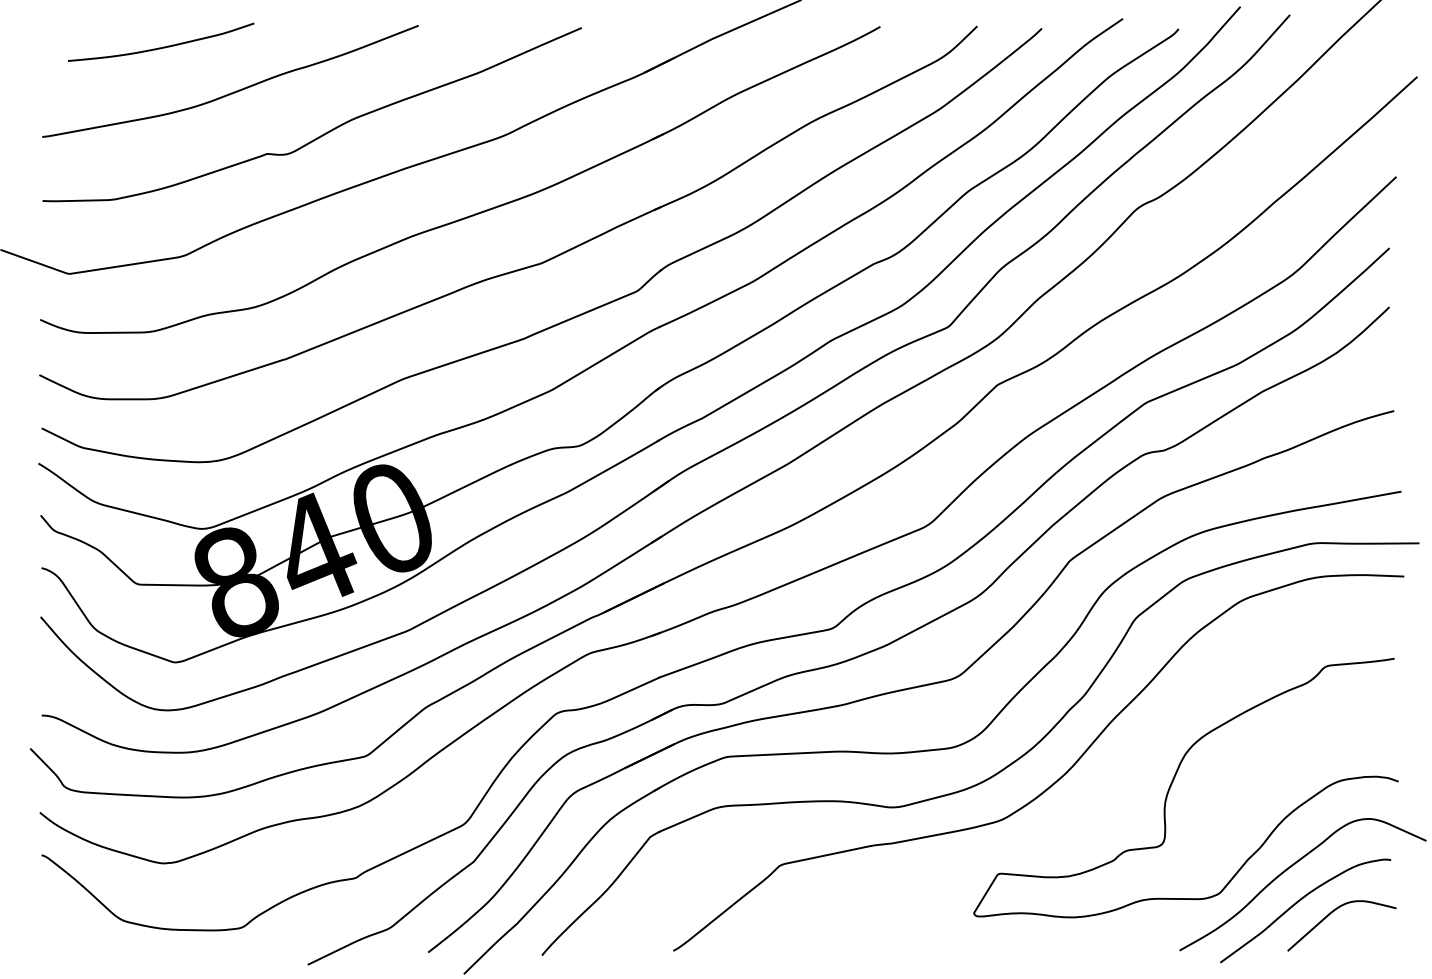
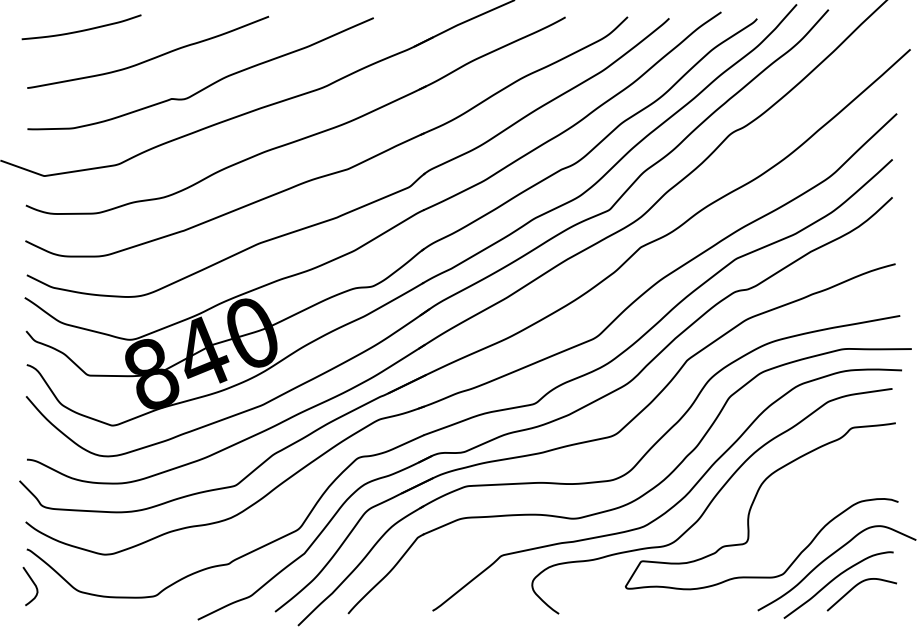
curve: (162, 45) -> (82, 29), moved
curve: (1107, 780) -> (711, 501), added
curve: (51, 909) -> (33, 584), added

